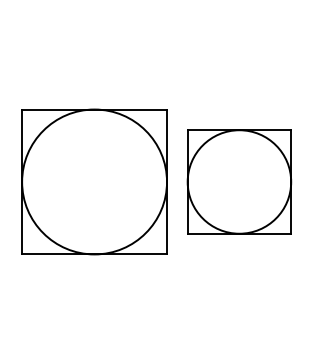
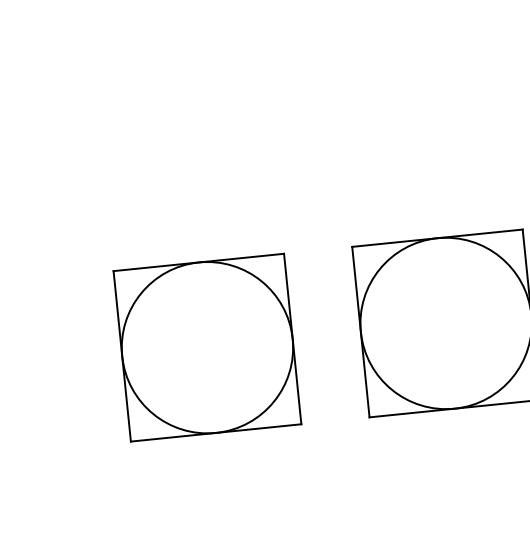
part: (94, 181) -> (207, 346), size x0.71

